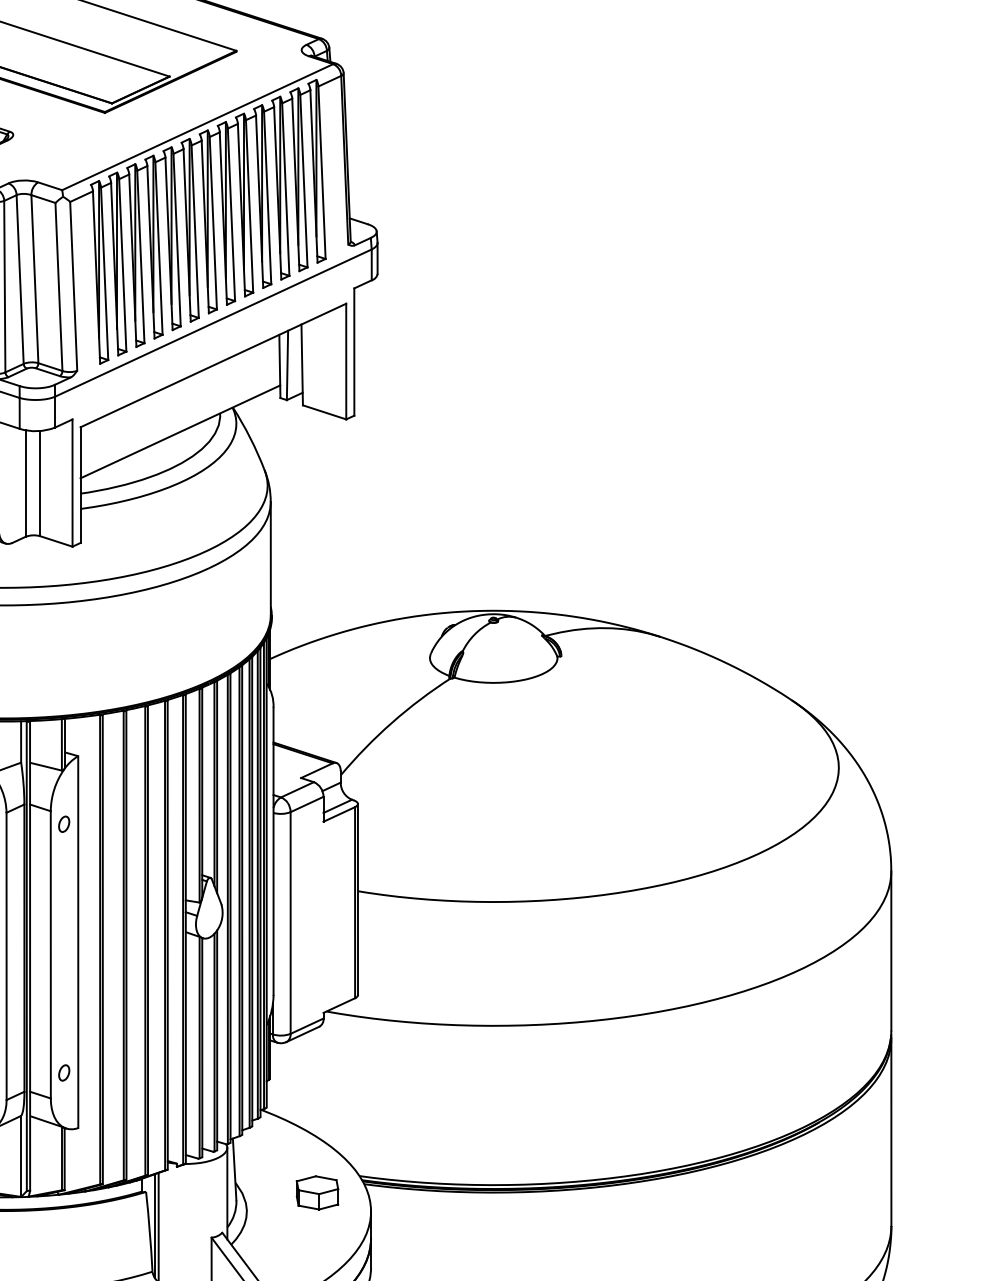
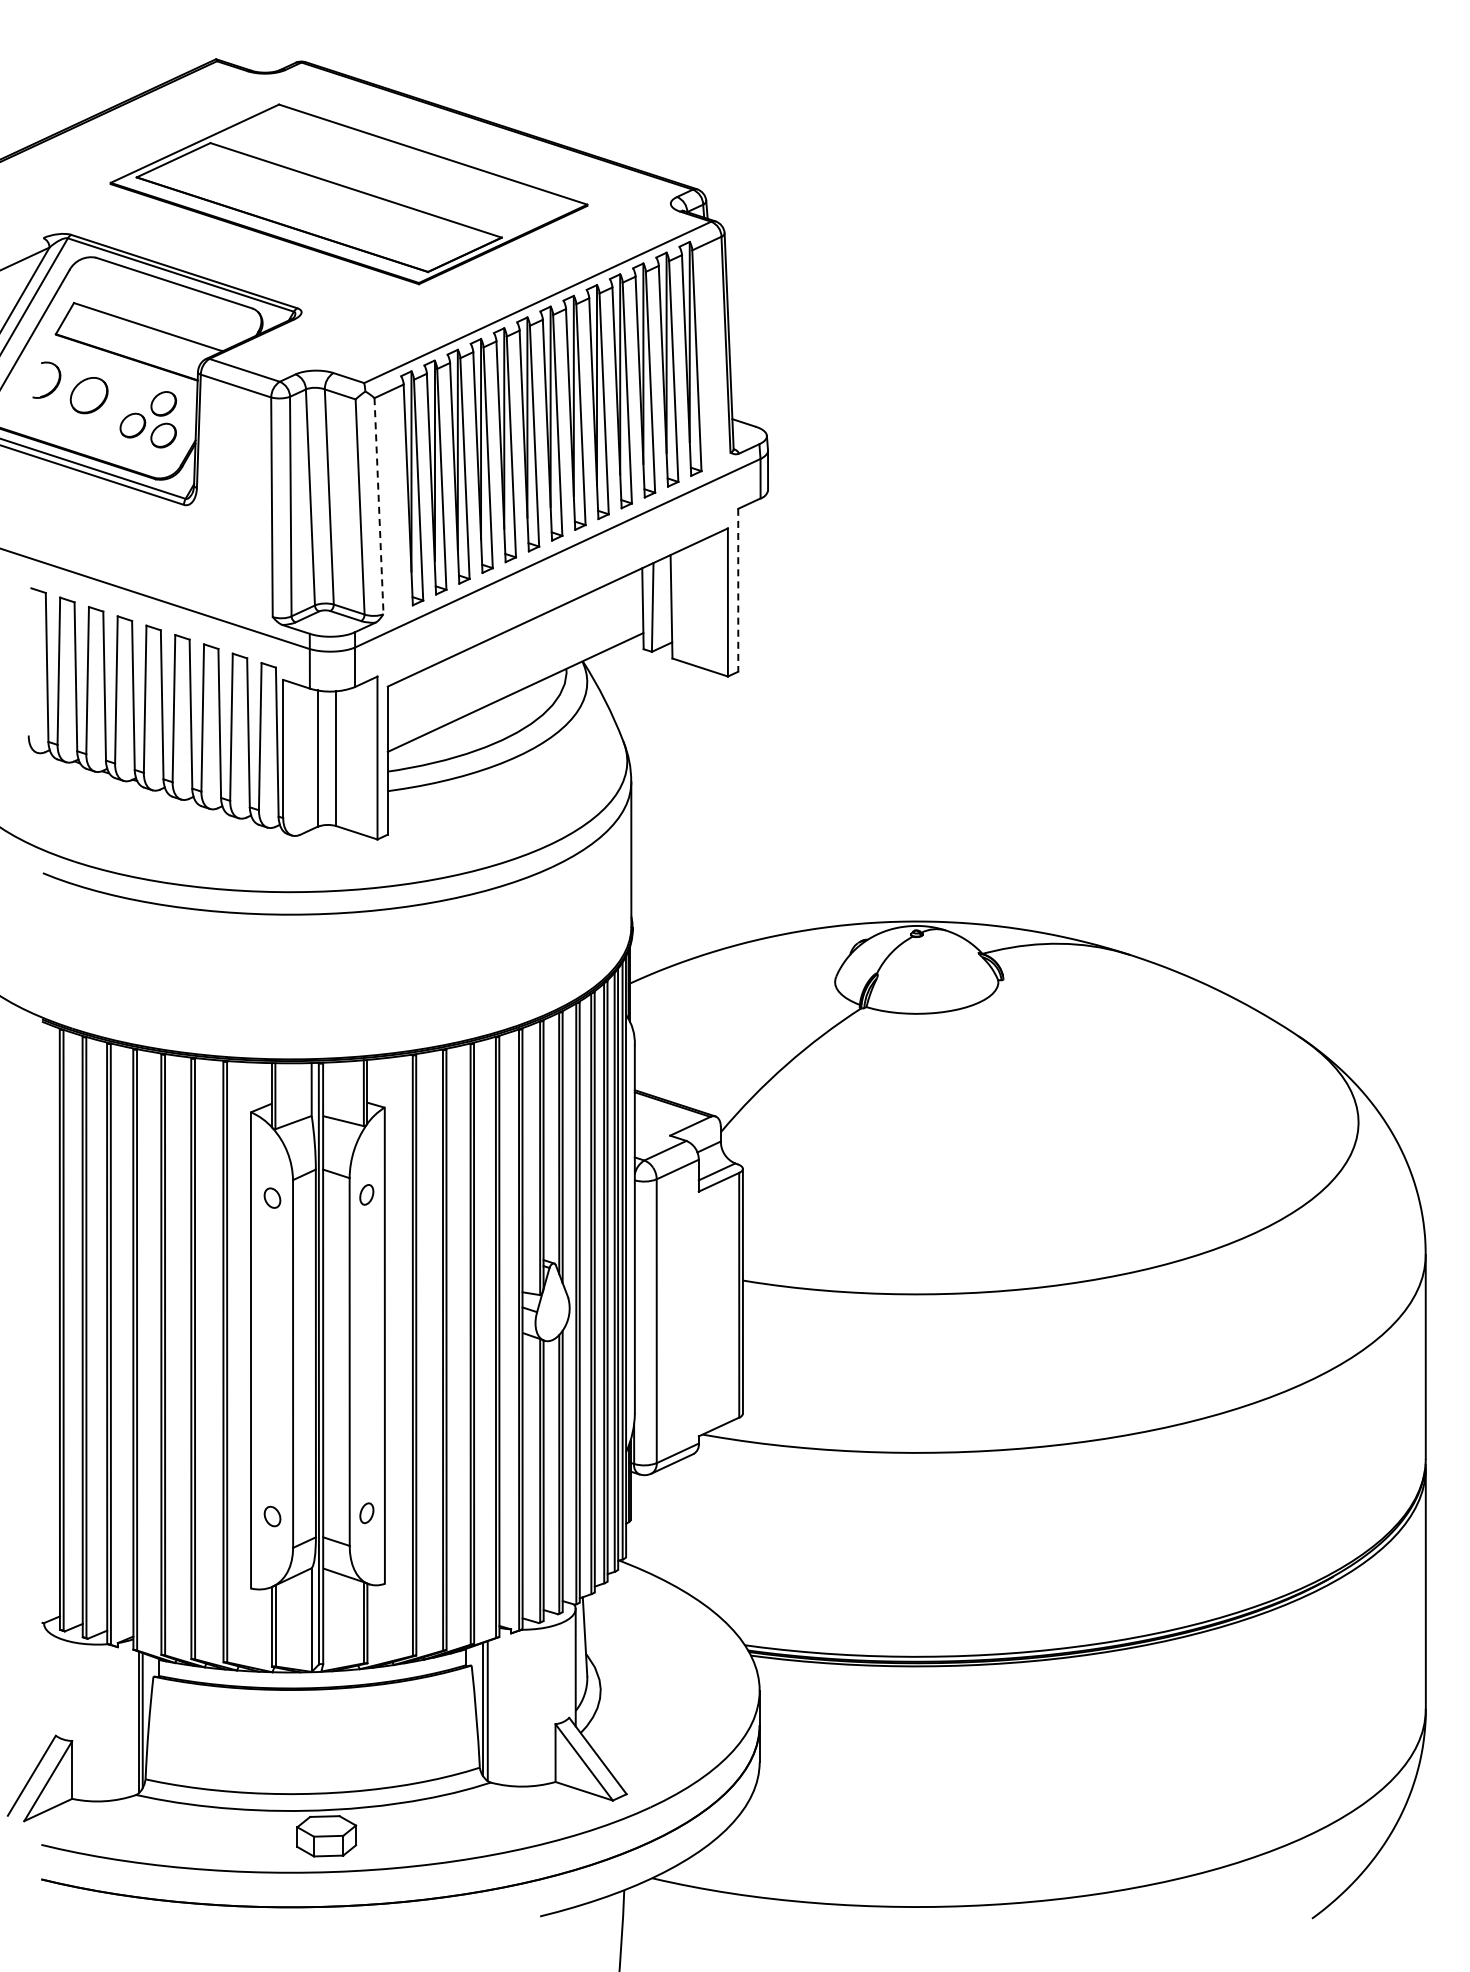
line: (74, 286) -> (379, 506), solid -> dashed
line: (354, 352) -> (738, 590), solid -> dashed
part: (317, 1192) -> (690, 1666), removed

